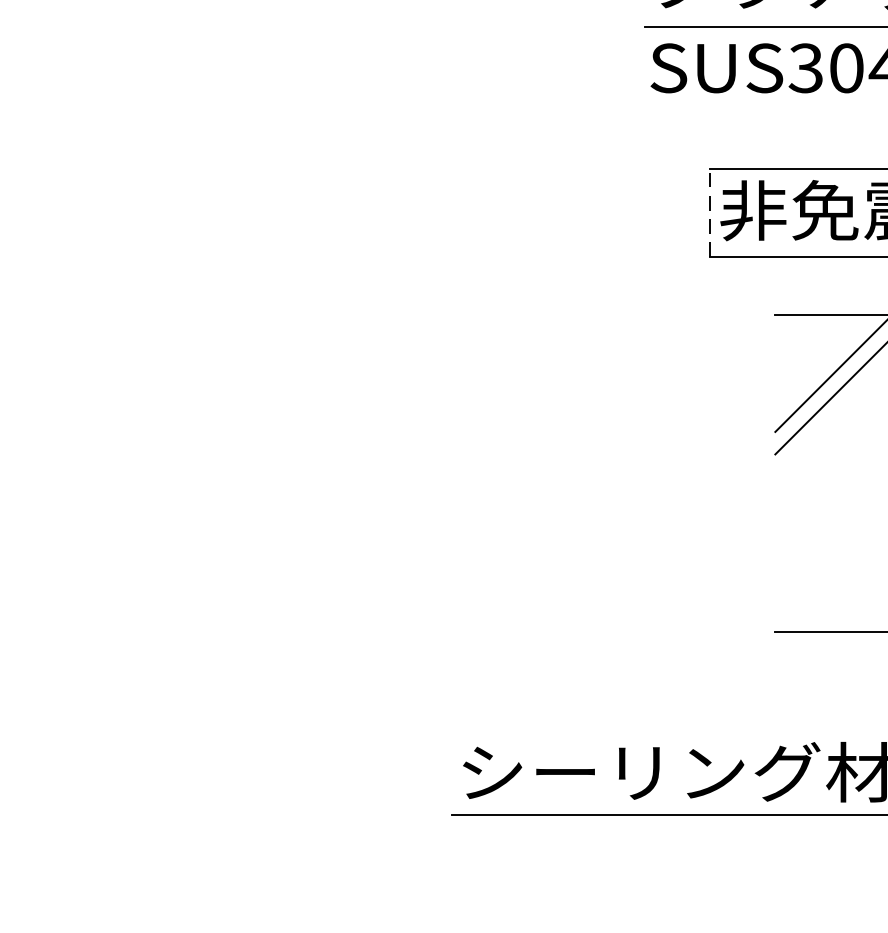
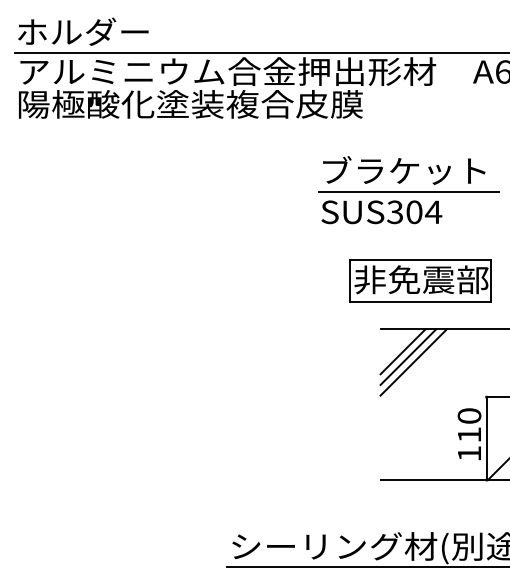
line: (709, 211) -> (349, 280), dashed -> solid
line: (821, 361) -> (402, 351), added

